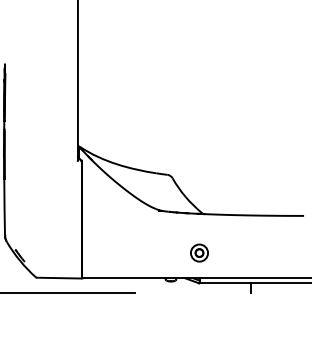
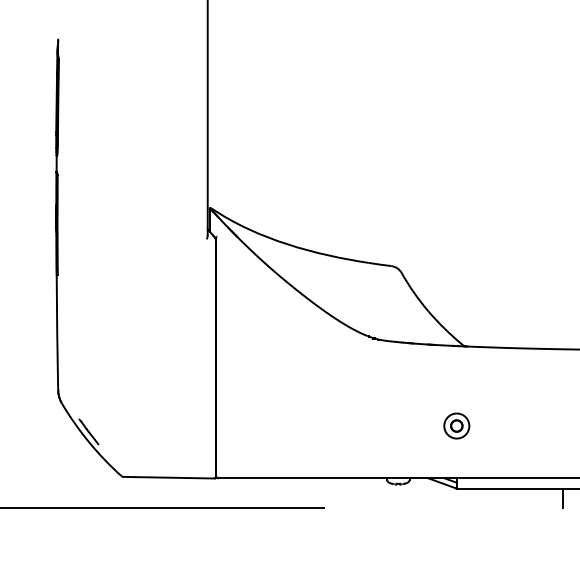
part: (199, 252) -> (456, 425), size x0.71

